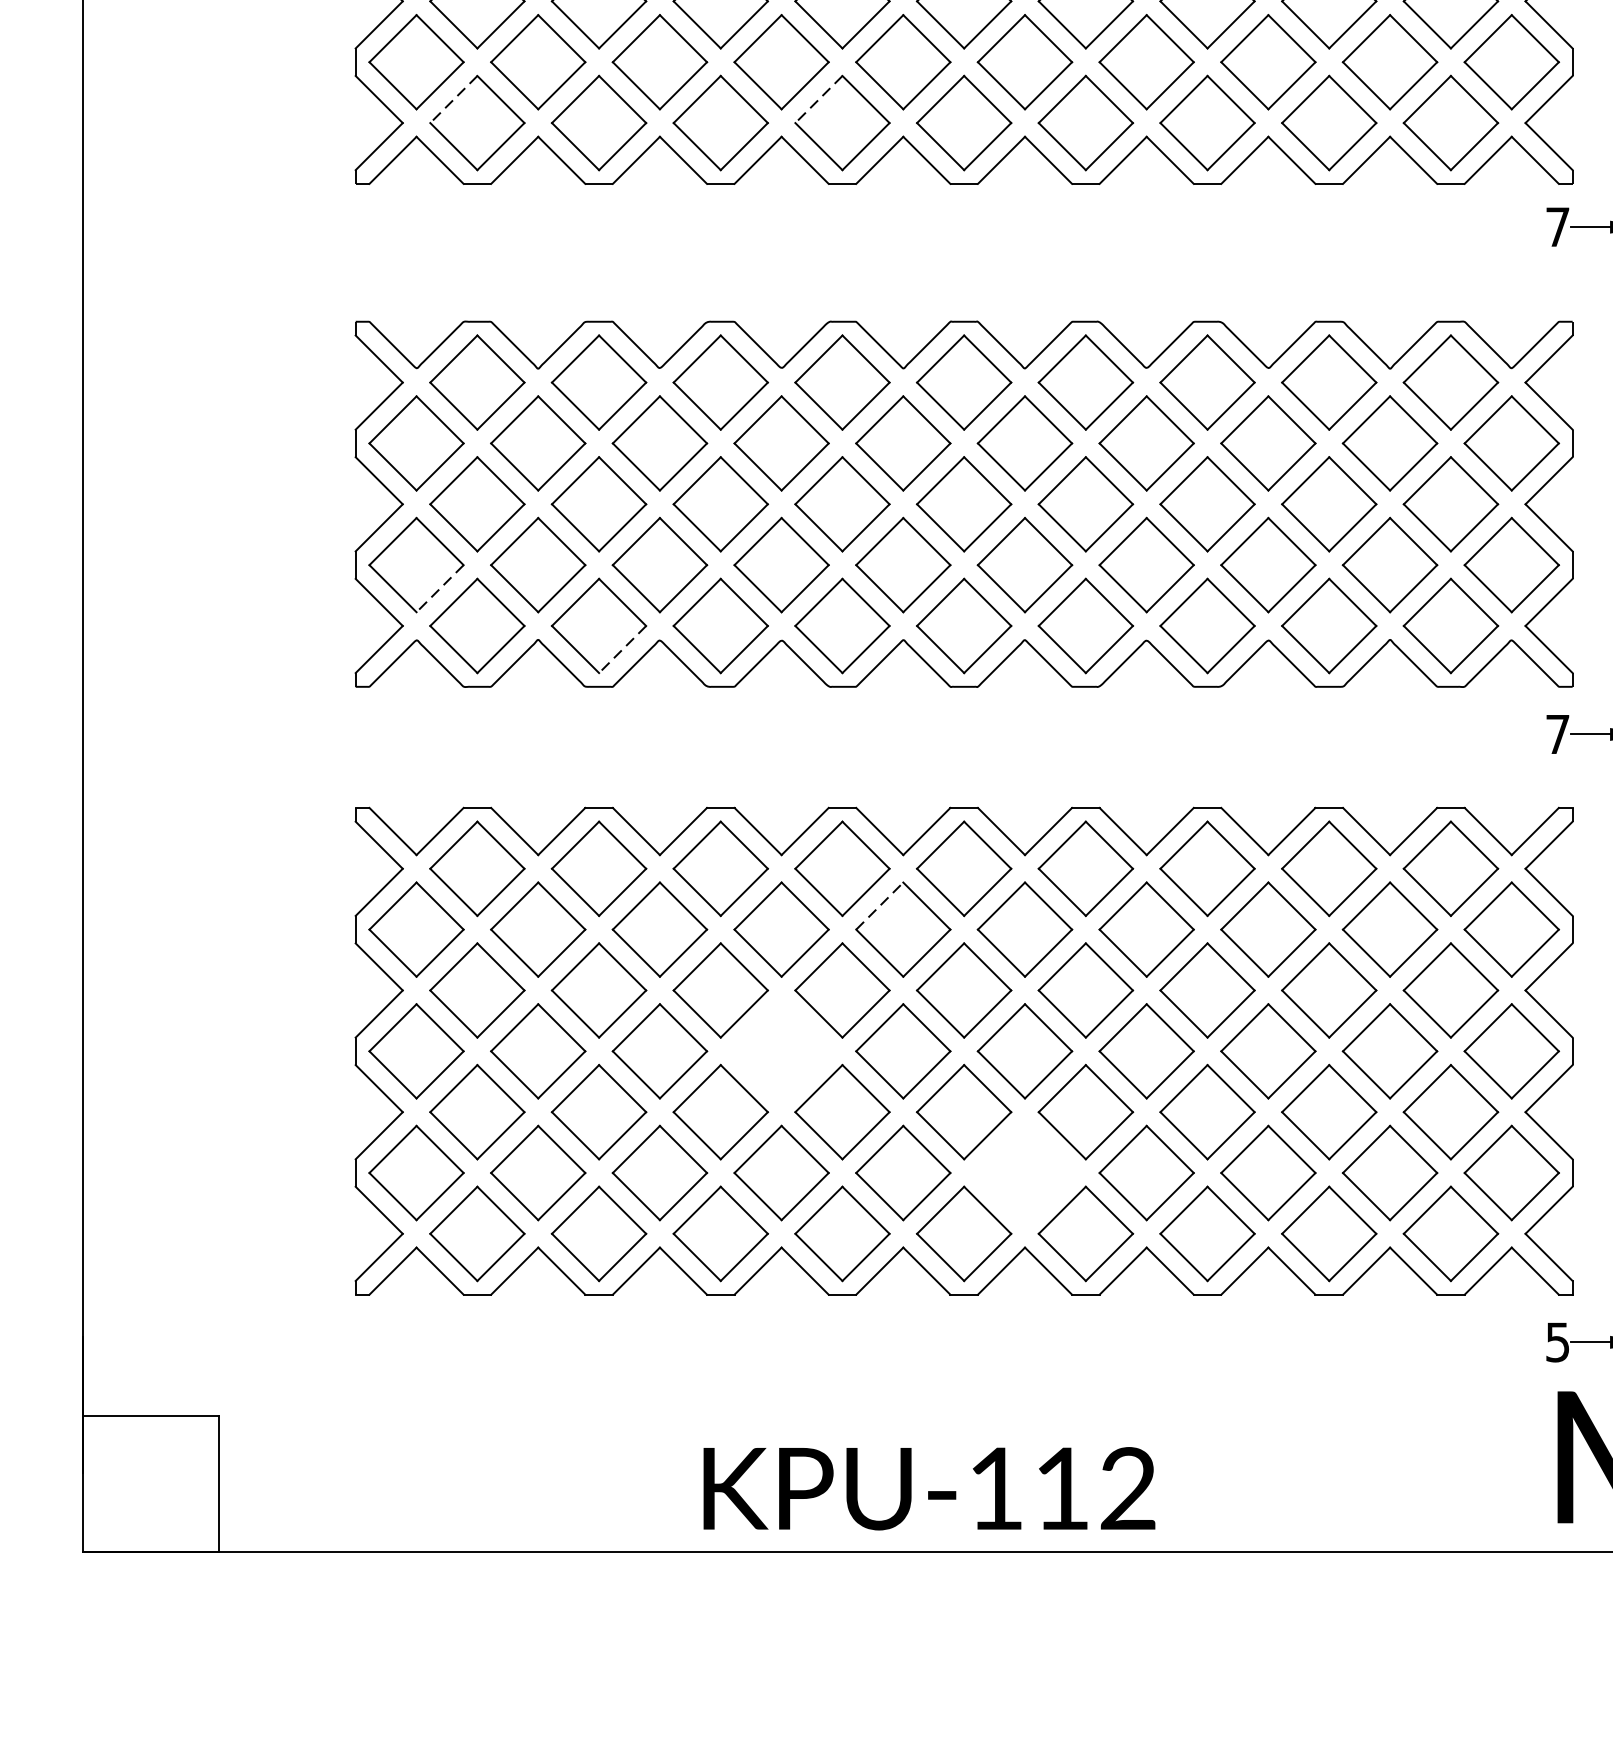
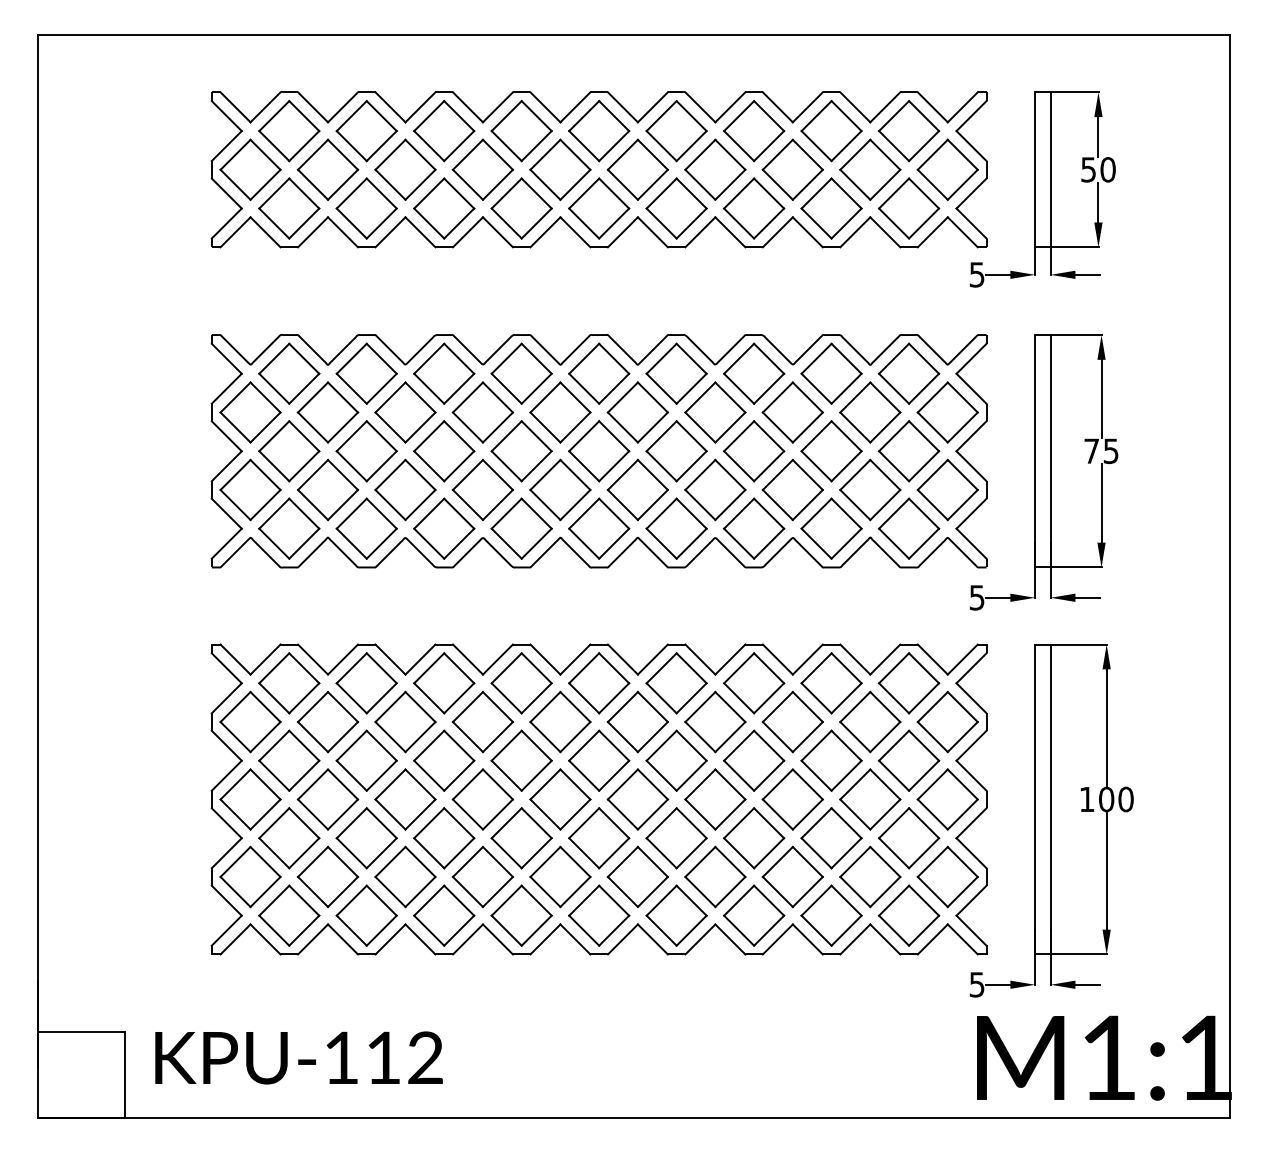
line: (452, 99) -> (273, 193), dashed -> solid
line: (818, 99) -> (506, 193), dashed -> solid
text: (1556, 226) -> (976, 274), 7 -> 5
line: (440, 589) -> (265, 505), dashed -> solid
line: (622, 650) -> (381, 544), dashed -> solid
text: (1556, 734) -> (976, 597), 7 -> 5
line: (879, 905) -> (545, 706), dashed -> solid
part: (780, 1051) -> (482, 799), added
part: (1024, 1172) -> (637, 876), added
text: (928, 1488) -> (298, 1057), moved

